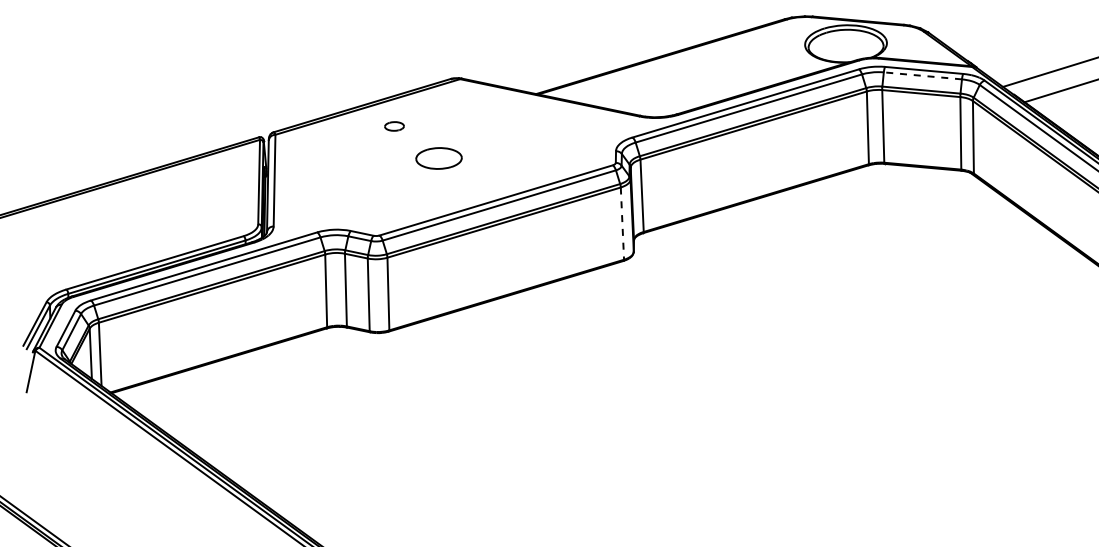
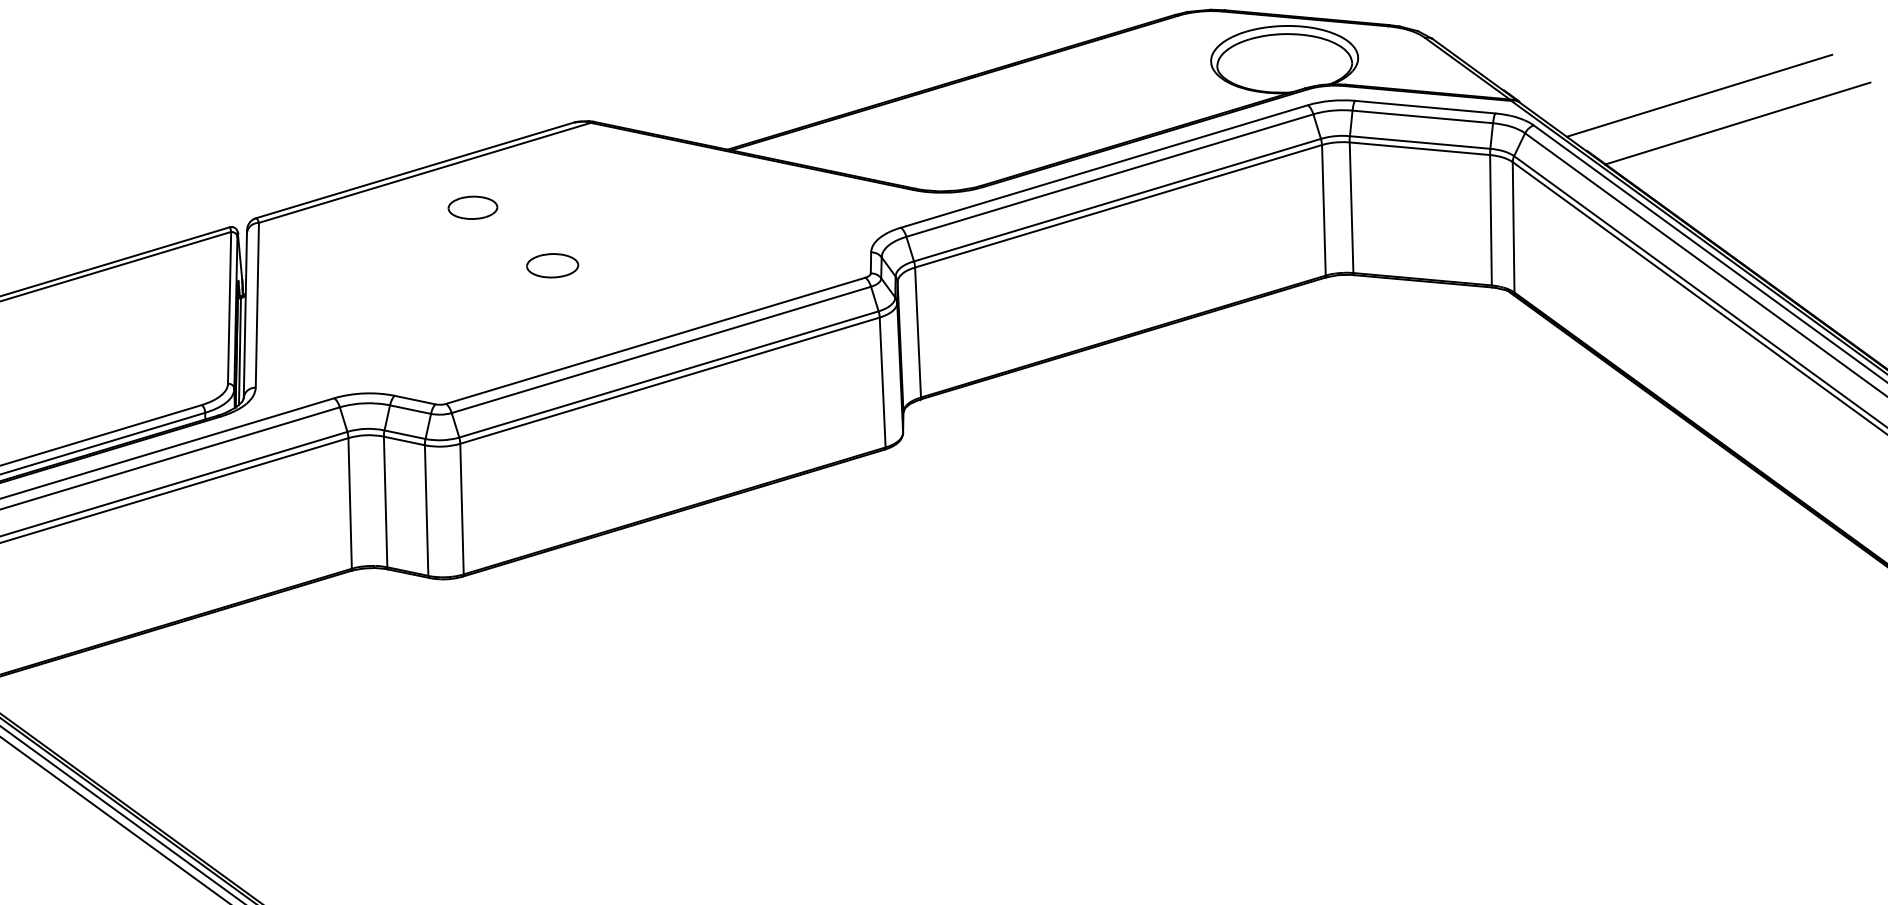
line: (922, 75) -> (1422, 116), dashed -> solid
part: (394, 126) -> (472, 207), size x1.43
part: (438, 158) -> (552, 265), size x0.62
line: (622, 224) -> (882, 384), dashed -> solid

